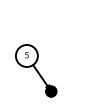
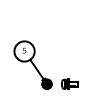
part: (75, 90) -> (69, 83), added

